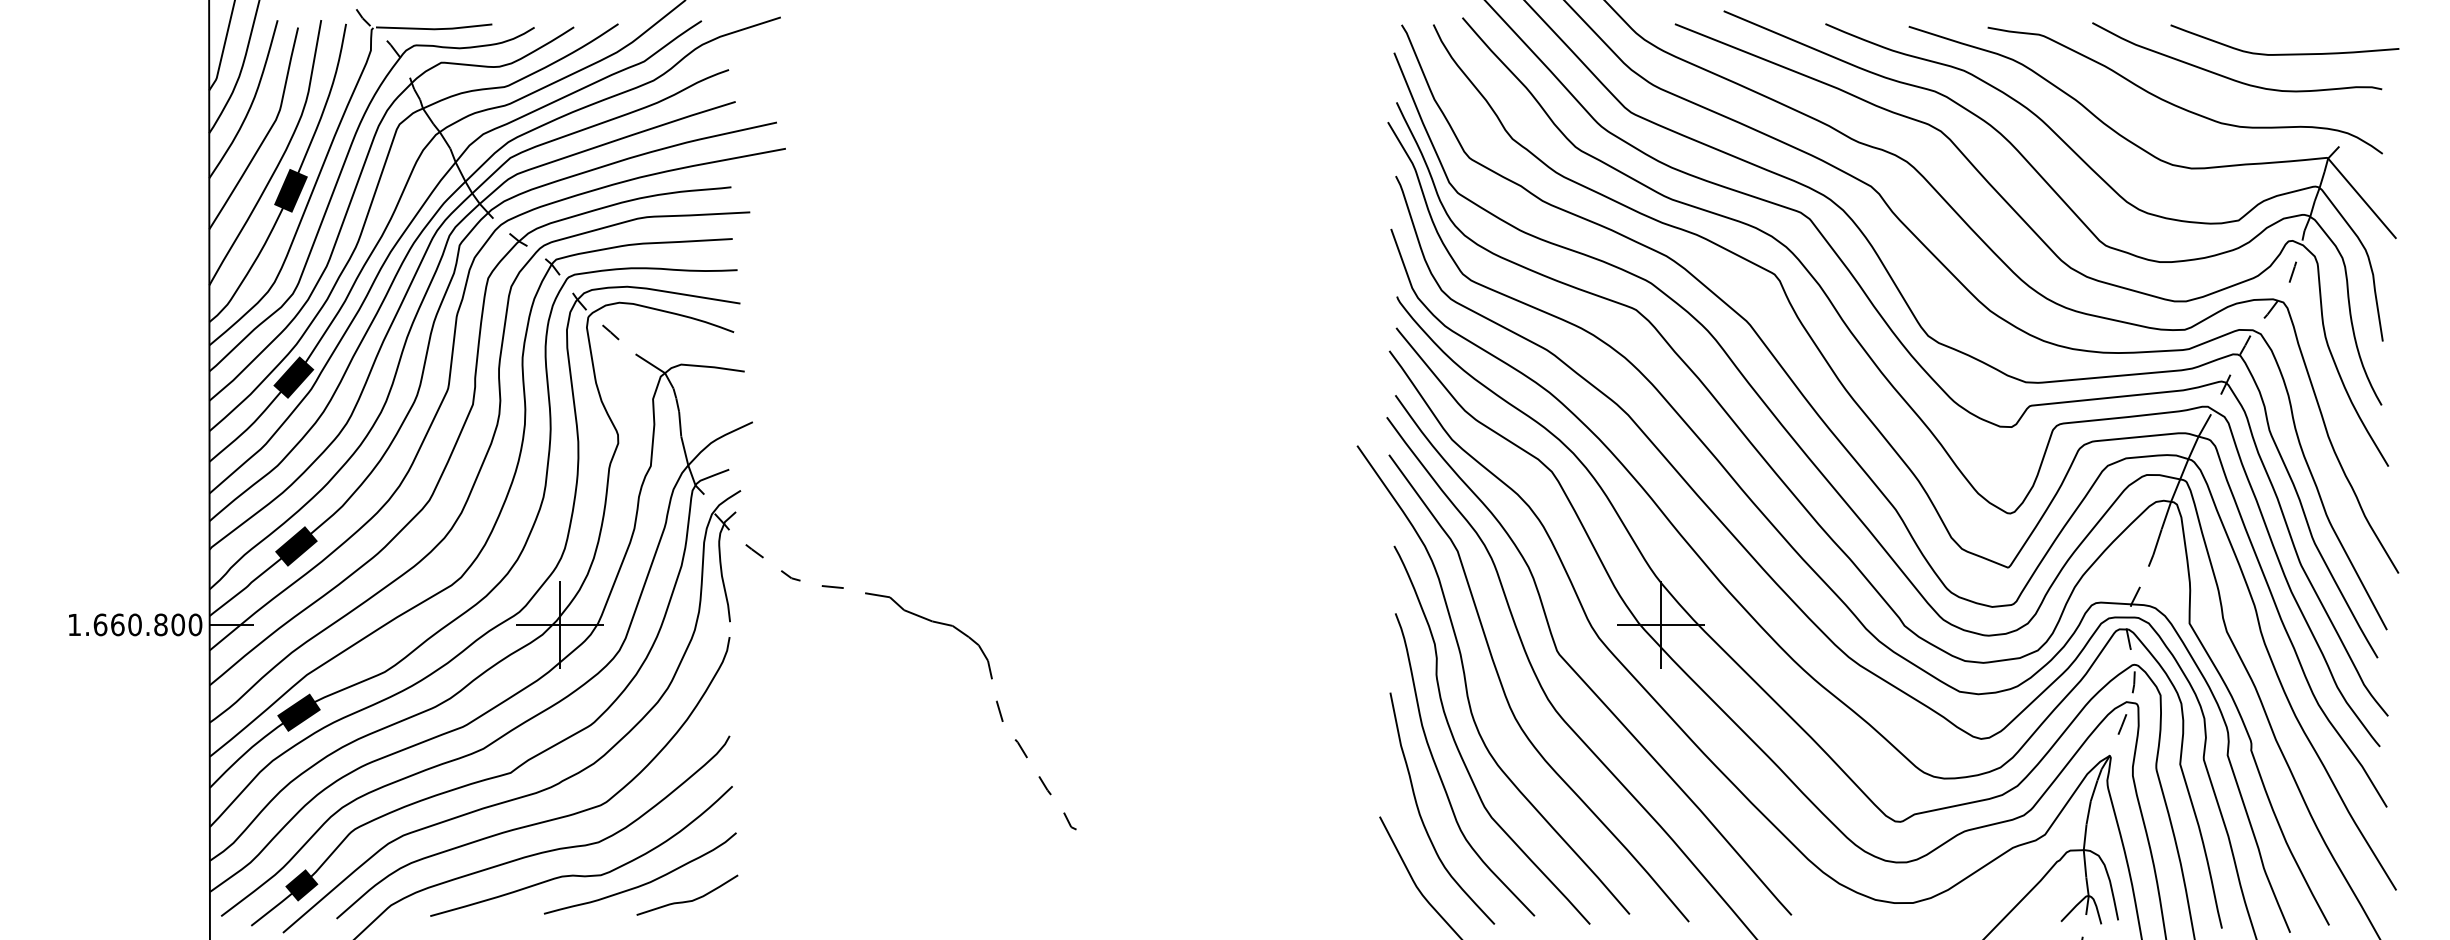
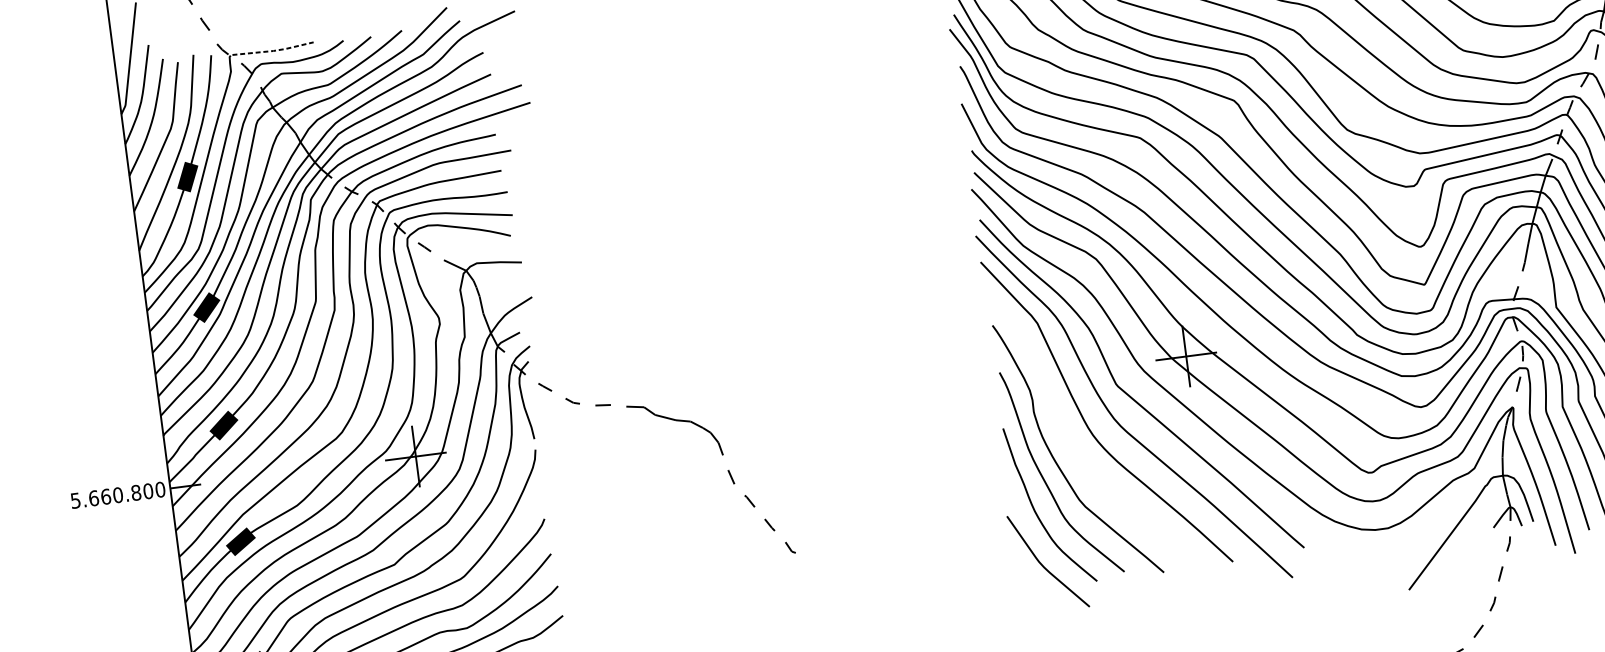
line: (434, 29) -> (273, 51), solid -> dashed
text: (74, 625) -> (75, 501), 1.660.800 -> 5.660.800
curve: (1466, 680) -> (1055, 413), removed

